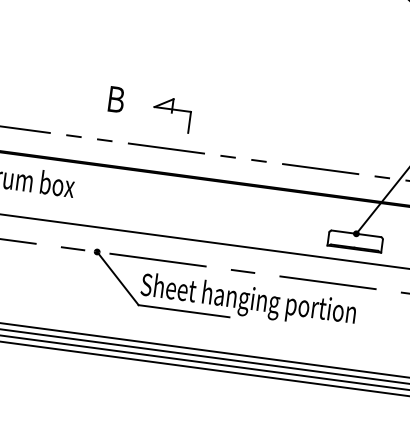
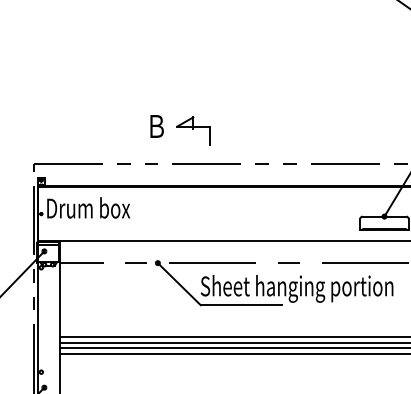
part: (171, 113) -> (193, 130), moved

